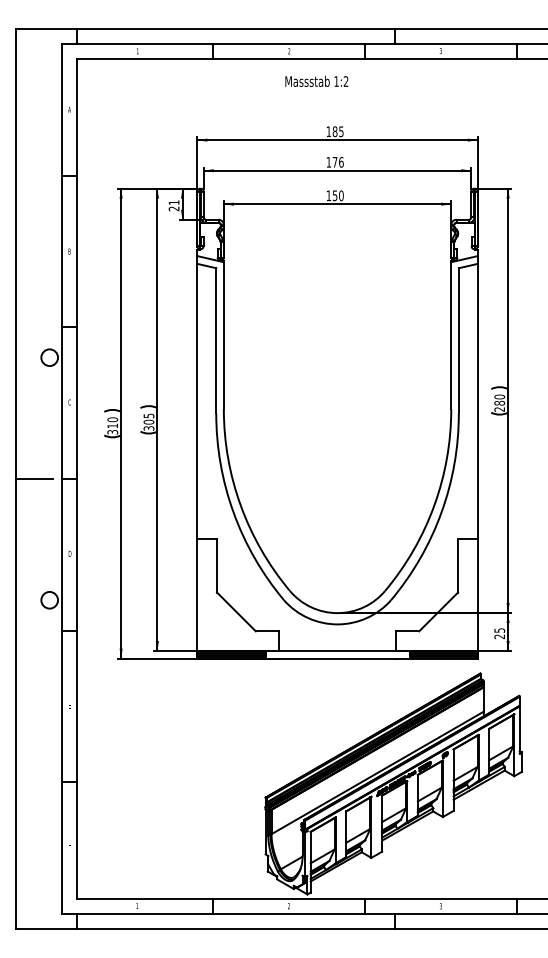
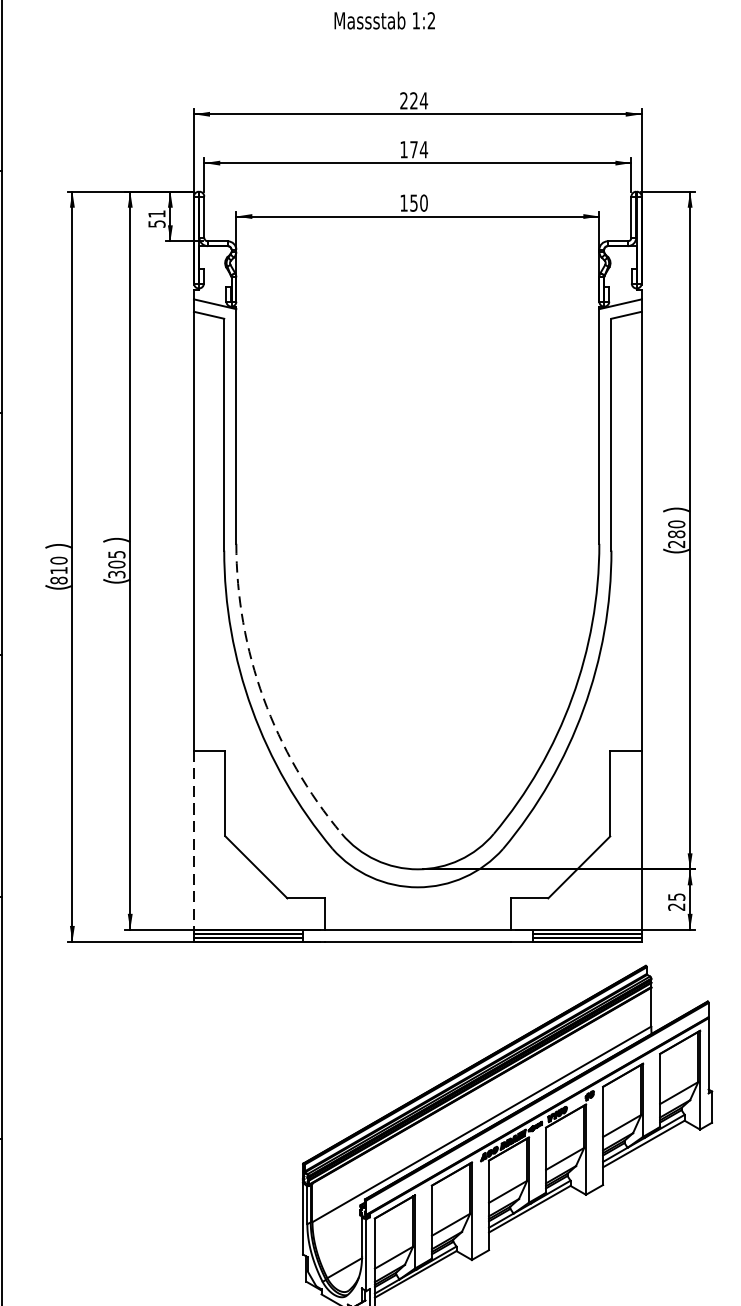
text: (334, 131) -> (412, 100), 185 -> 224
text: (340, 162) -> (422, 149), 176 -> 174
text: (173, 208) -> (155, 223), 21 -> 51
text: (112, 431) -> (58, 579), 310 -> 810
arc: (240, 505) -> (262, 697), solid -> dashed
line: (197, 595) -> (194, 841), solid -> dashed

